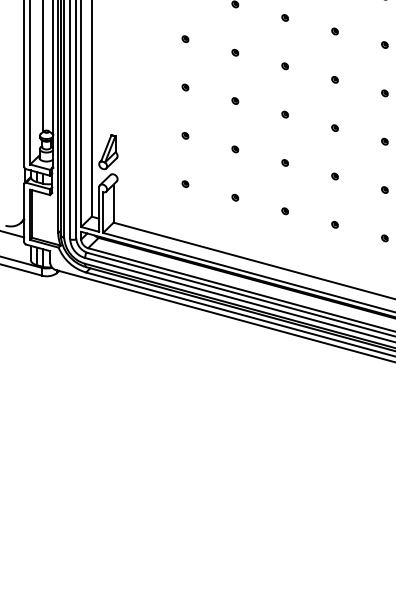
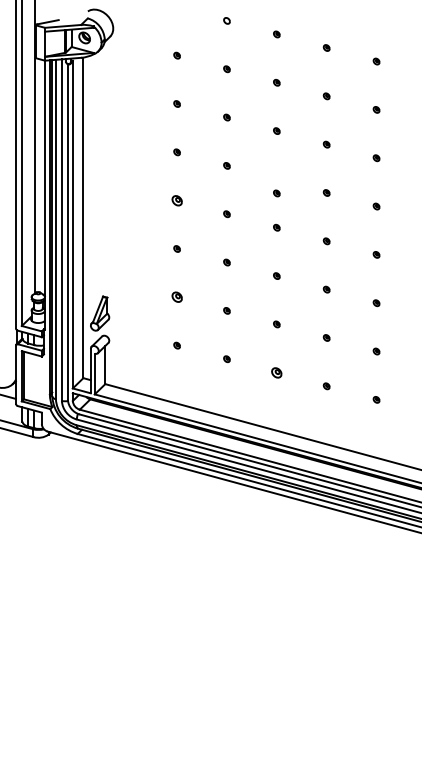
part: (284, 18) -> (276, 193), moved
part: (184, 39) -> (176, 200), size x1.6
part: (184, 136) -> (176, 297), size x1.6
part: (284, 211) -> (276, 372), size x1.6

